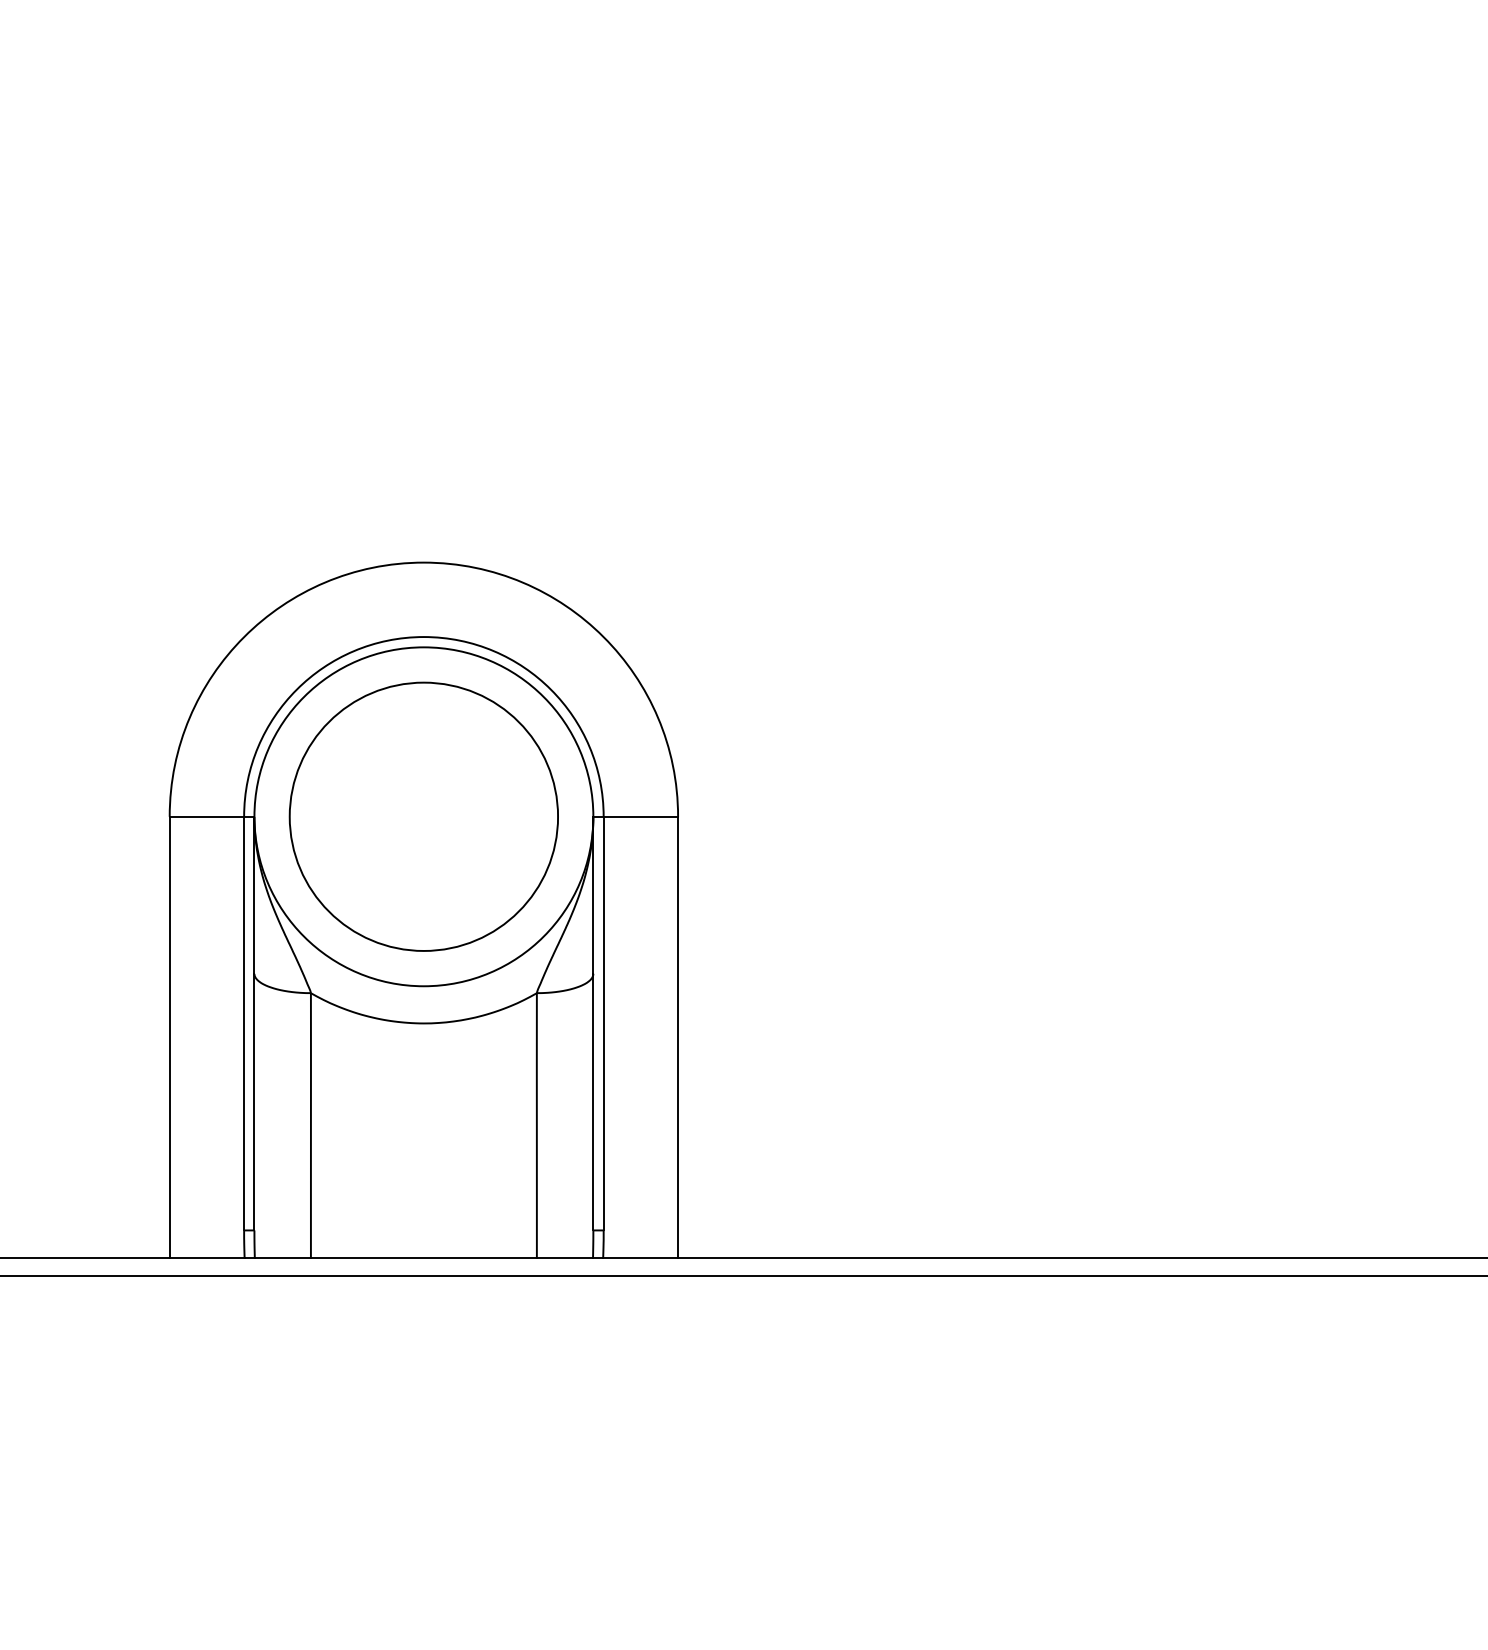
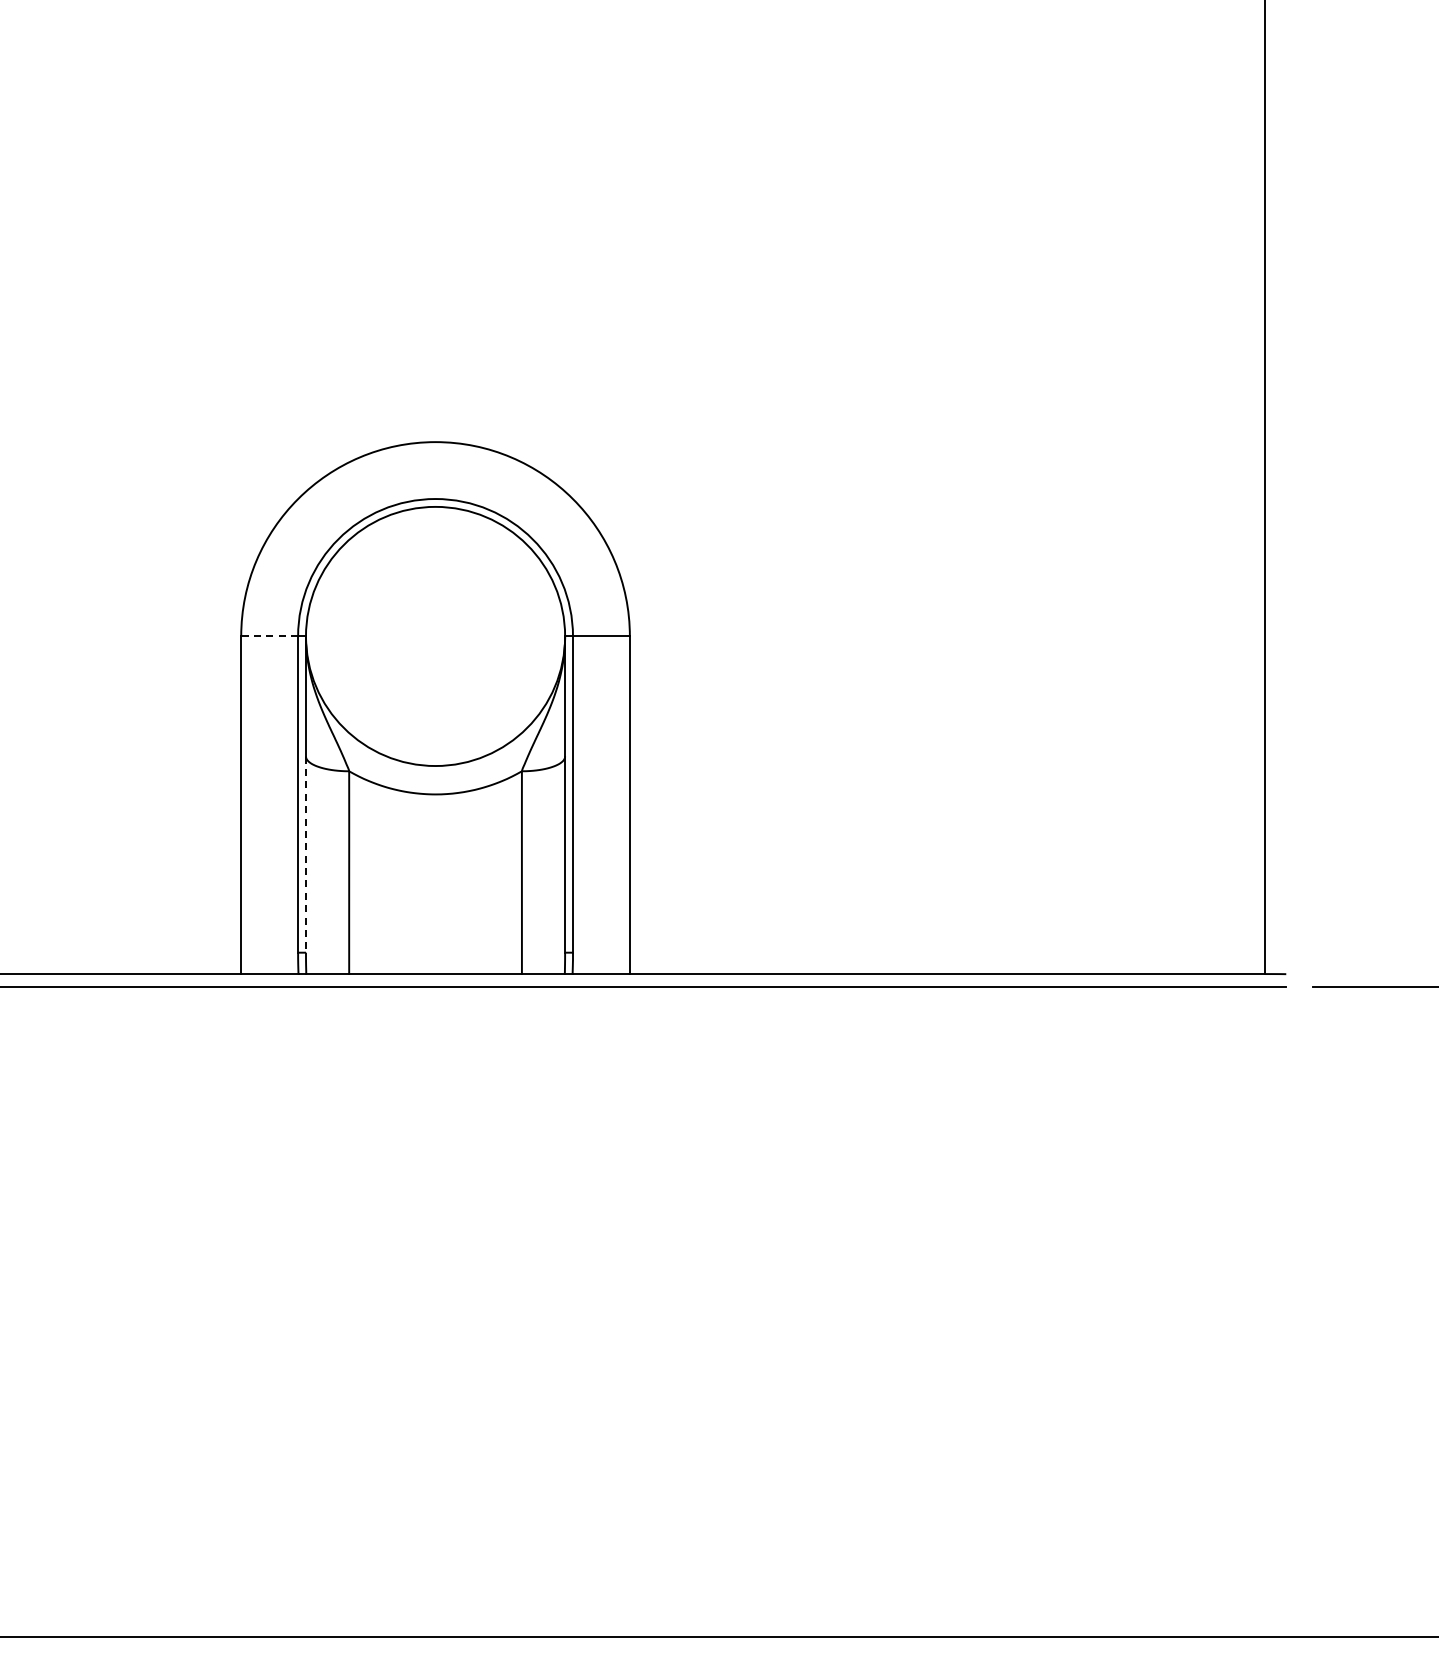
line: (206, 816) -> (269, 636), solid -> dashed
circle: (423, 816) -> (435, 636), removed
line: (255, 1103) -> (306, 855), solid -> dashed

